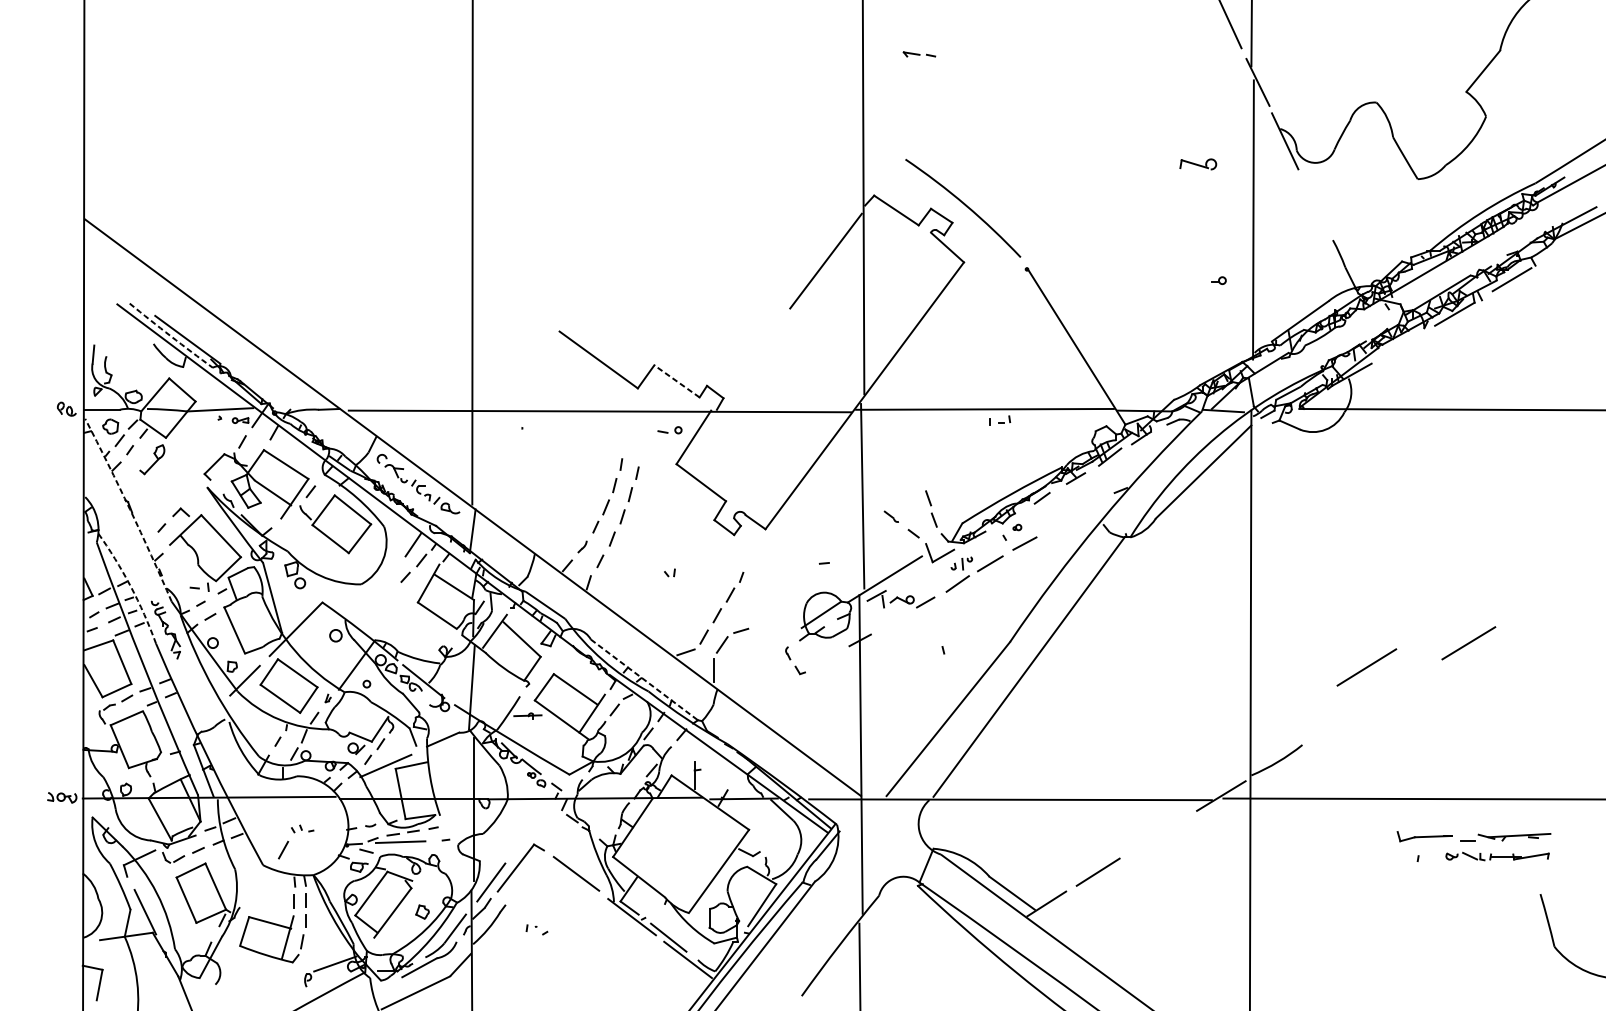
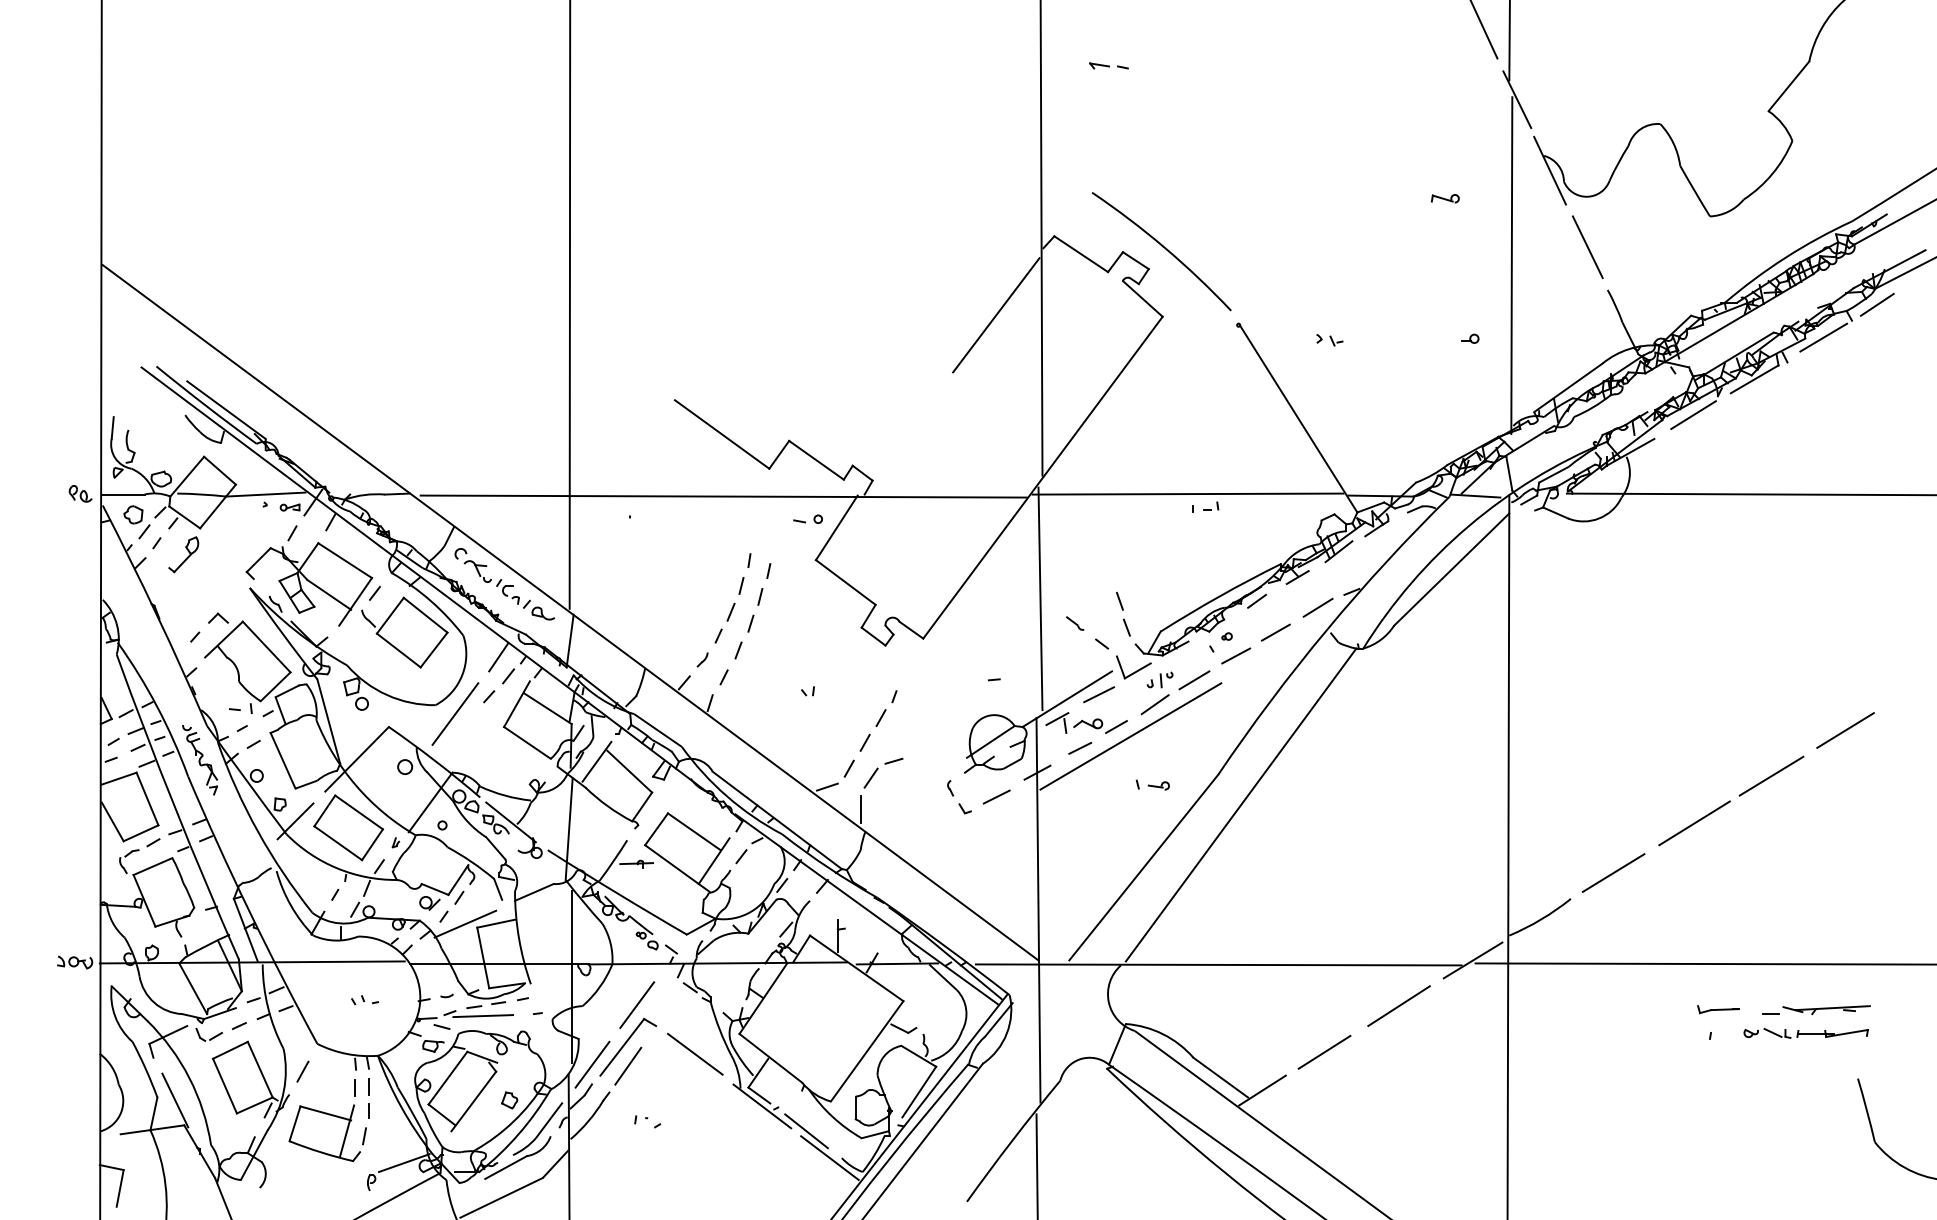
part: (1198, 164) -> (1445, 198), size x0.62
line: (1316, 204) -> (1587, 247), added
line: (1555, 252) -> (1876, 304), added
part: (1102, 282) -> (1329, 340), added
arc: (171, 335) -> (206, 405), dashed -> solid
line: (1404, 344) -> (1693, 415), added
line: (676, 381) -> (816, 460), dashed -> solid
line: (1092, 503) -> (1317, 607), added
arc: (129, 509) -> (156, 614), dashed -> solid
line: (1057, 524) -> (1275, 632), added
line: (911, 575) -> (1099, 694), added
arc: (130, 586) -> (157, 707), dashed -> solid
line: (377, 591) -> (455, 713), added
line: (1530, 605) -> (1845, 730), added
line: (937, 610) -> (1130, 736), added
line: (895, 619) -> (1080, 747), added
part: (960, 651) -> (1158, 785), added
line: (826, 660) -> (996, 796), added
line: (1366, 667) -> (1694, 823), moved
line: (644, 680) -> (777, 820), dashed -> solid
line: (1337, 723) -> (1613, 872), added
line: (528, 832) -> (637, 1004), added
line: (1159, 834) -> (1398, 1006), added
part: (1424, 836) -> (1718, 1009), size x0.62
line: (283, 849) -> (302, 1071), moved
line: (521, 883) -> (628, 1065), added

